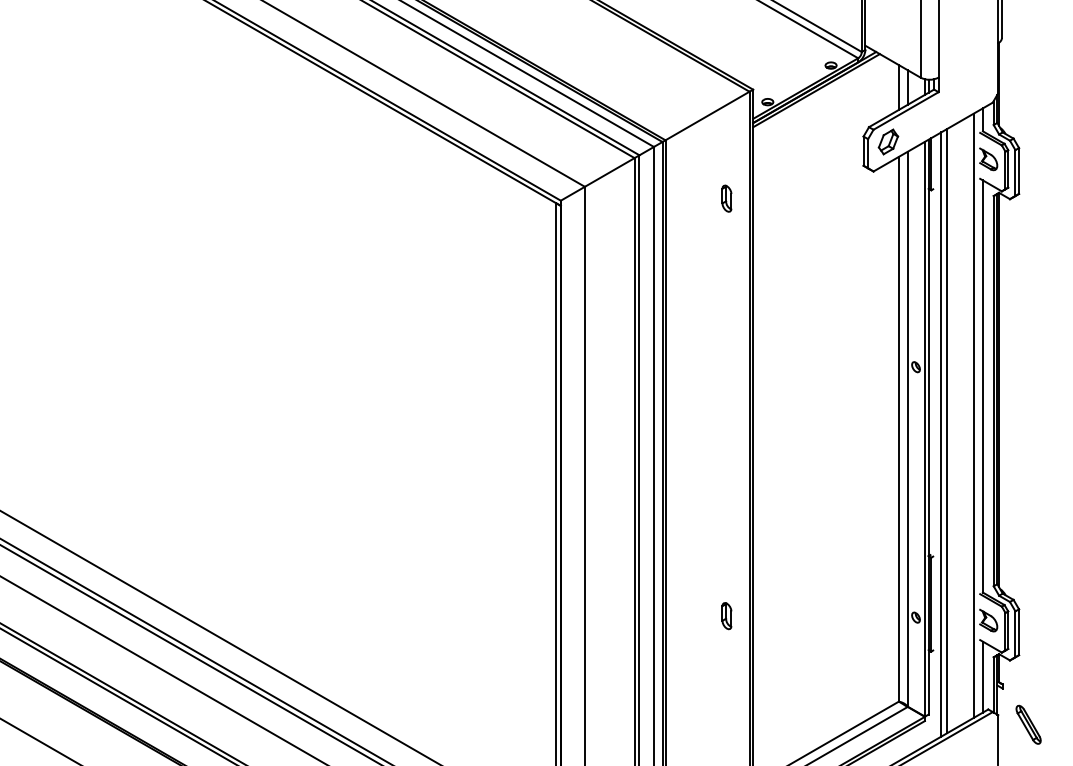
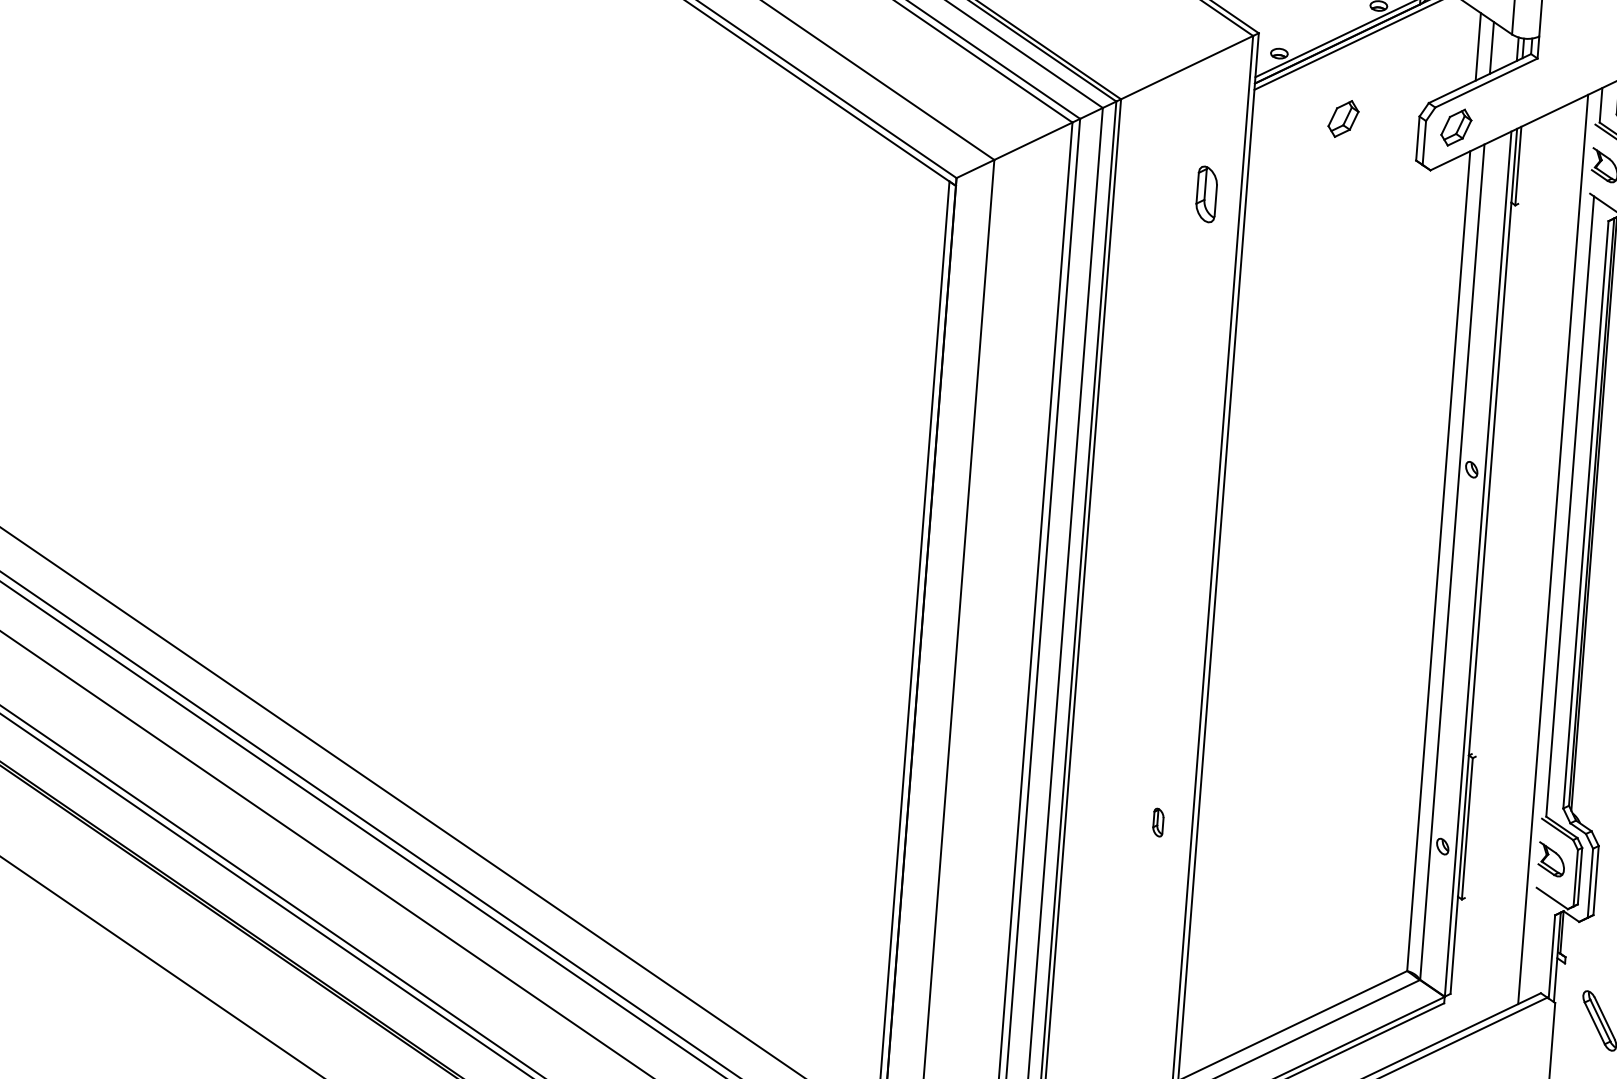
part: (813, 141) -> (1343, 118), added
part: (726, 198) -> (1206, 193), size x1.4
line: (946, 431) -> (1510, 570), removed
line: (941, 434) -> (1502, 573), removed
part: (726, 616) -> (1157, 822), size x0.7
line: (982, 676) -> (1535, 942), removed

